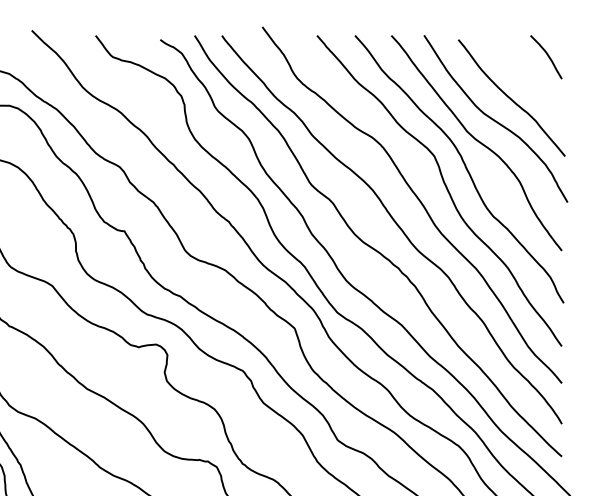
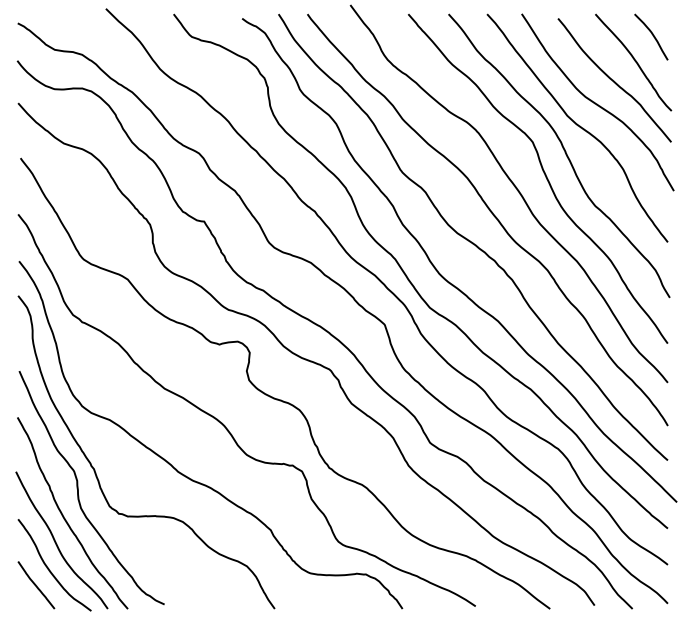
curve: (530, 80) -> (634, 61), added

